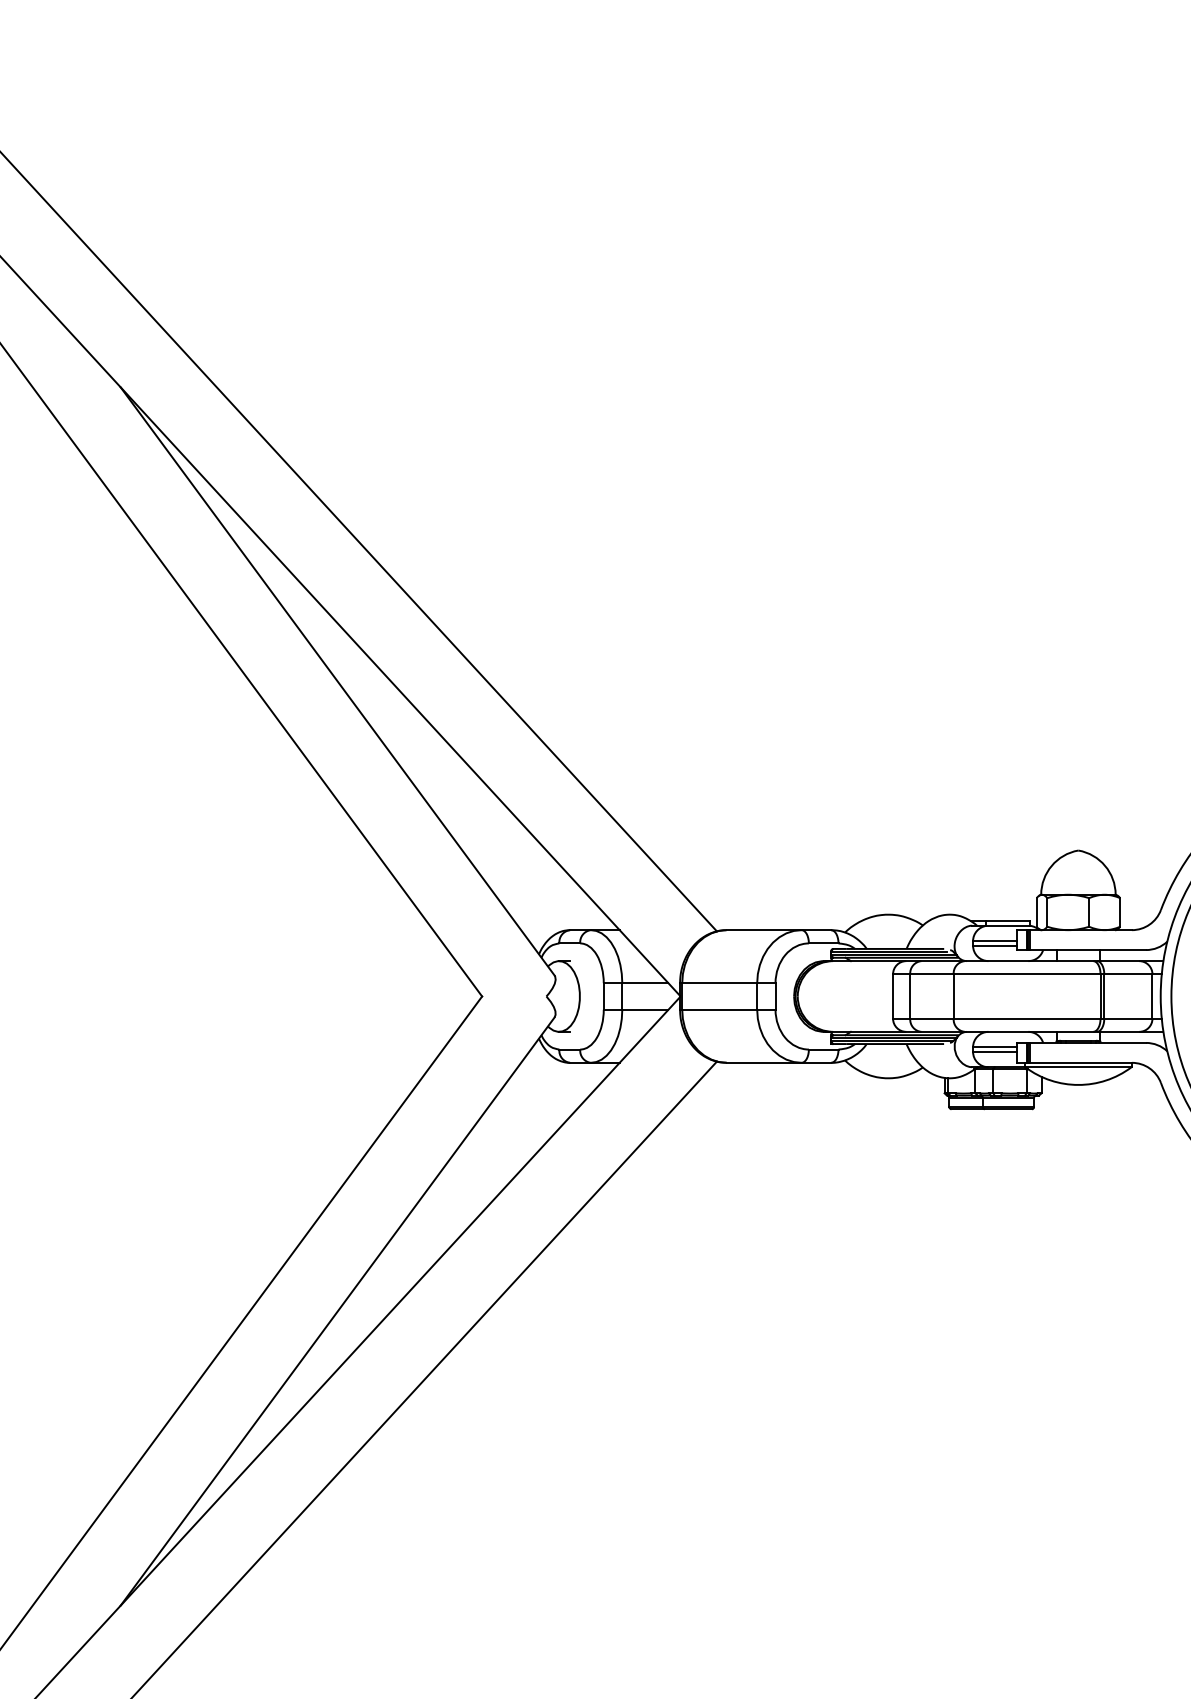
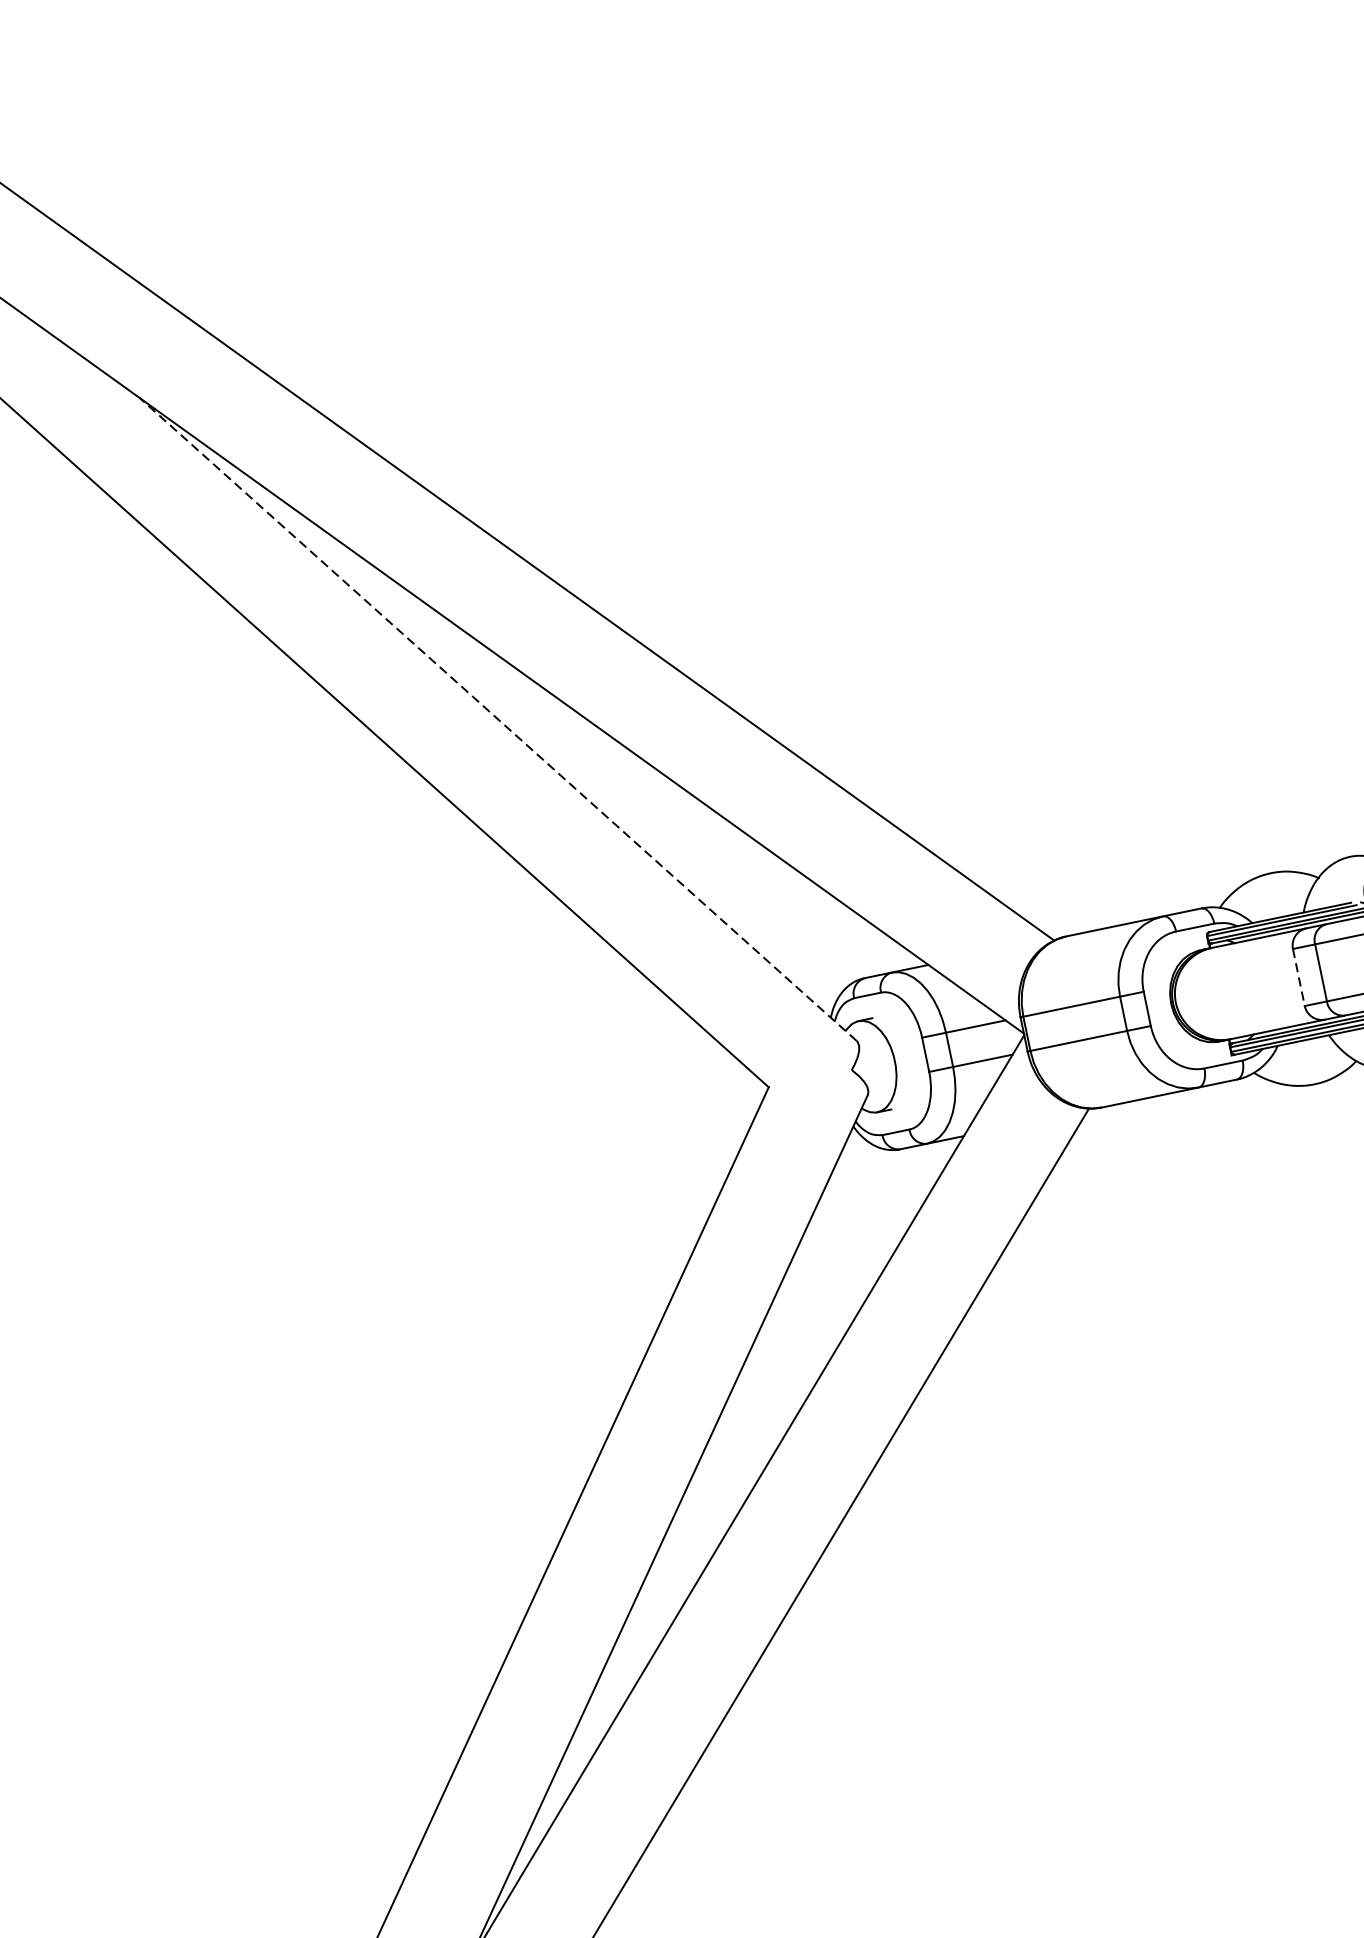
line: (337, 680) -> (497, 718), solid -> dashed
line: (893, 996) -> (1299, 977), solid -> dashed

